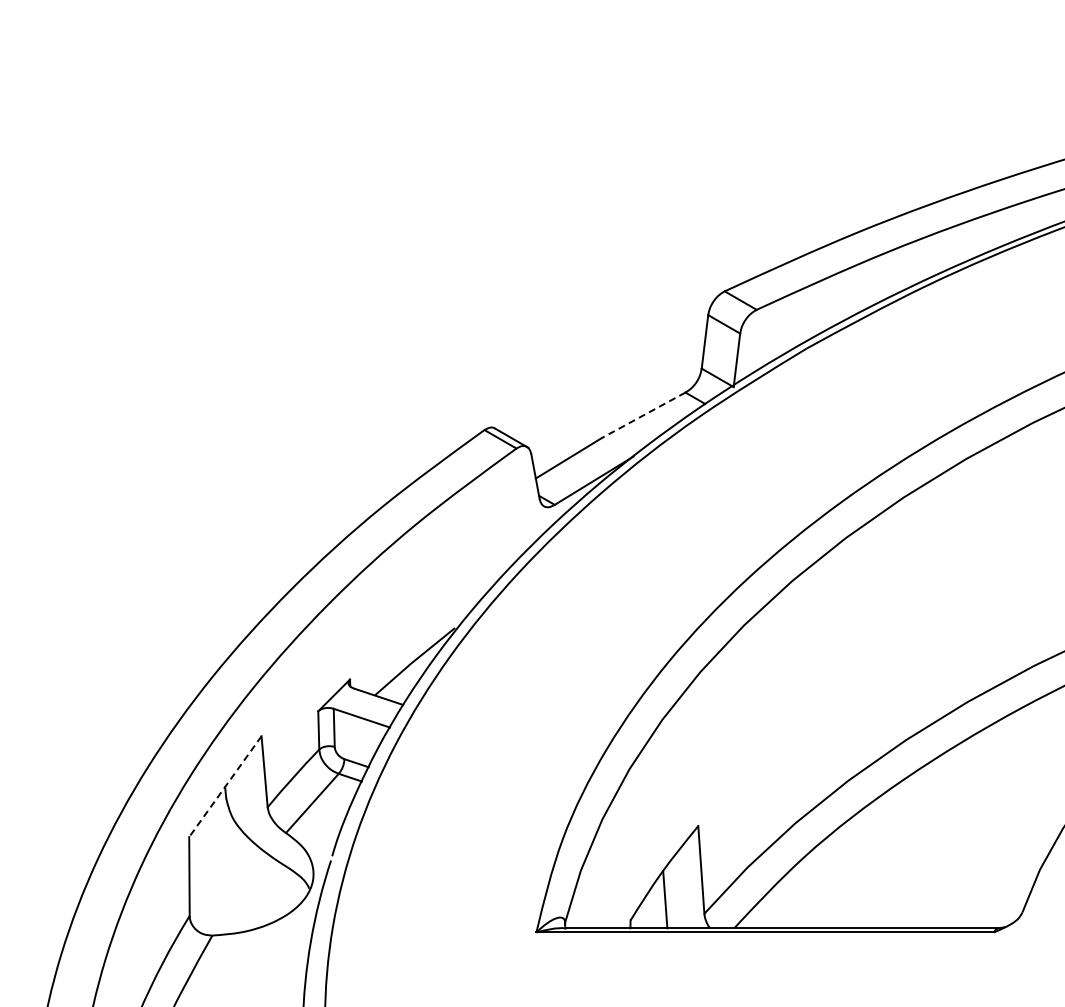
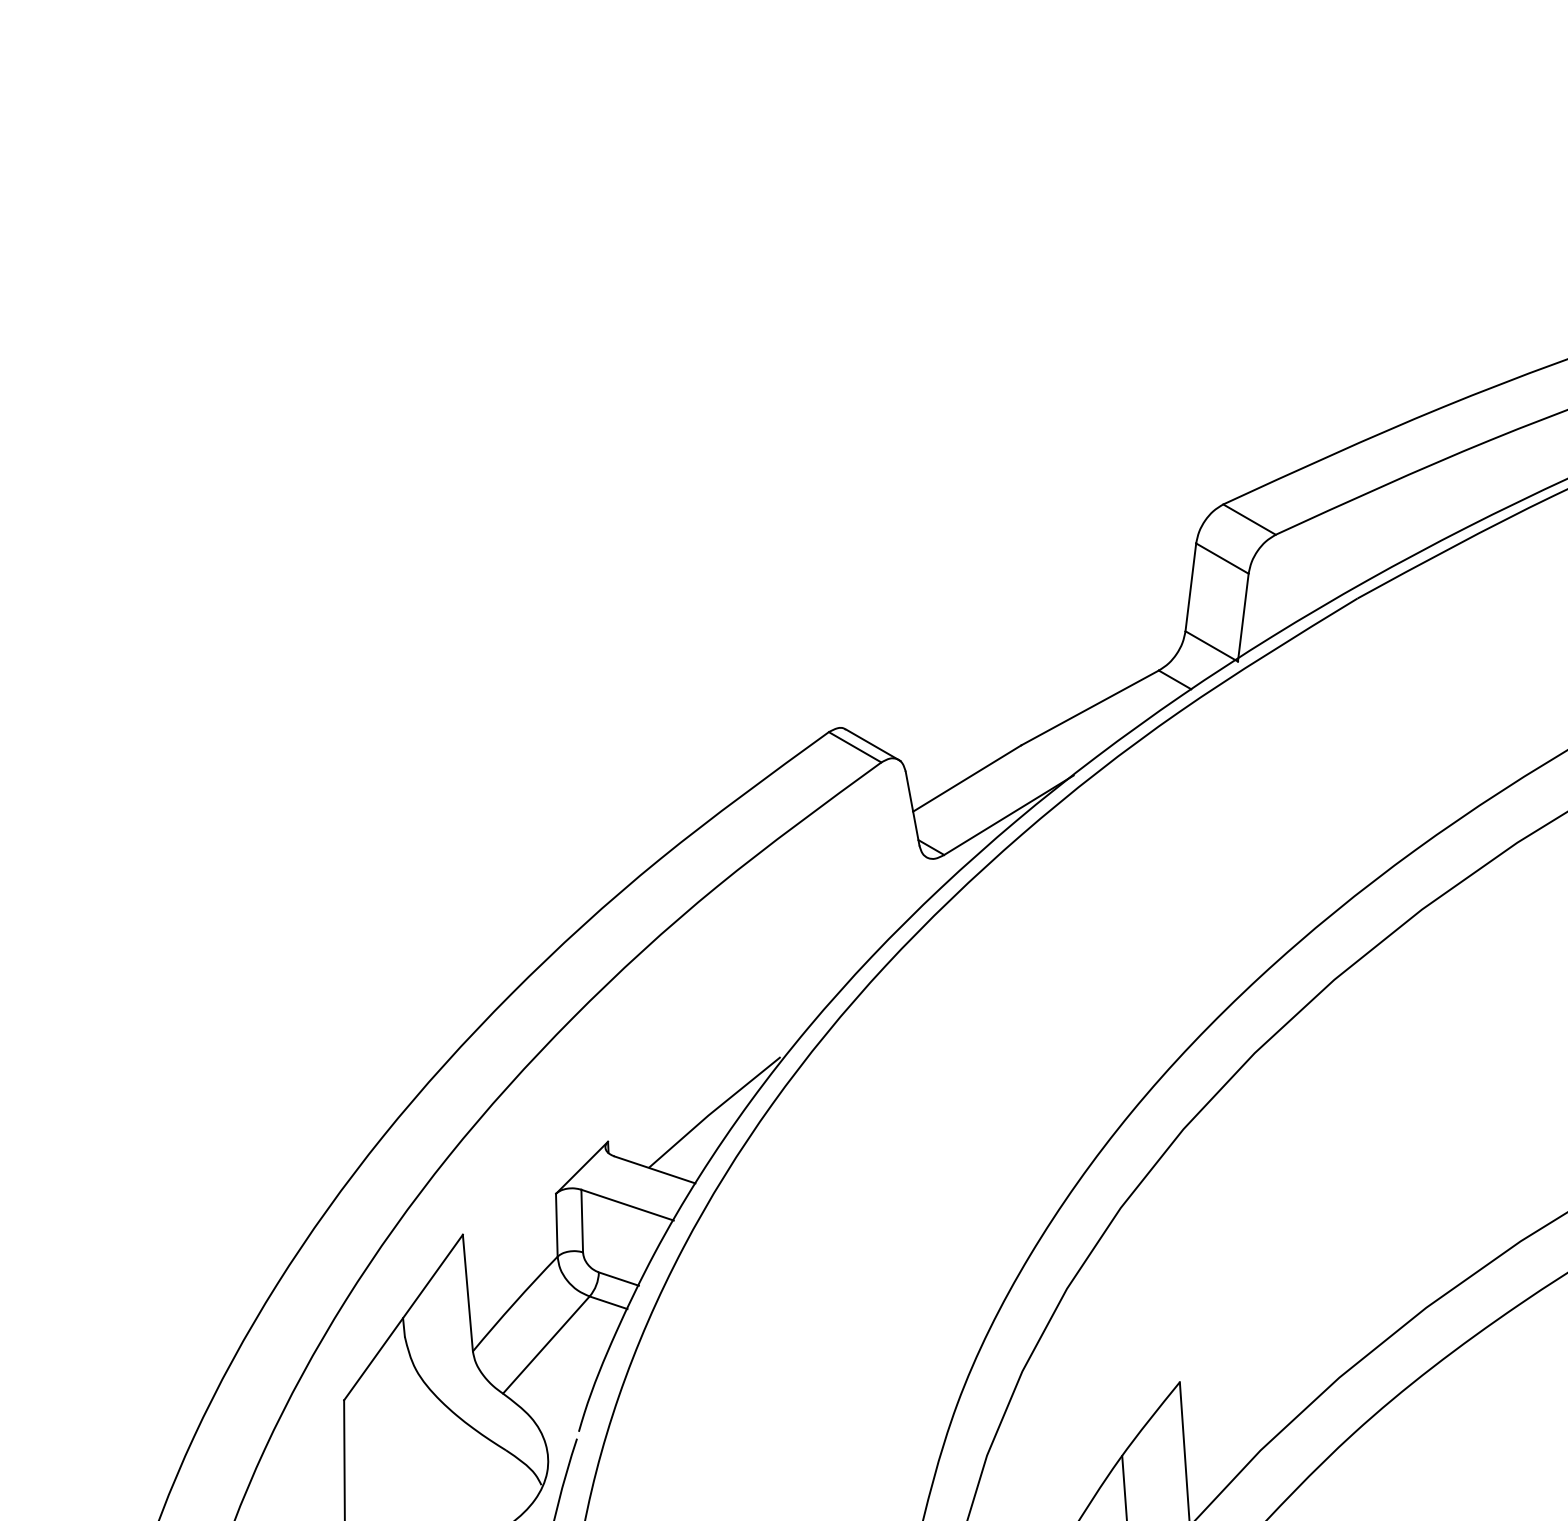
line: (643, 415) -> (1089, 708), dashed -> solid
line: (225, 787) -> (403, 1318), dashed -> solid

